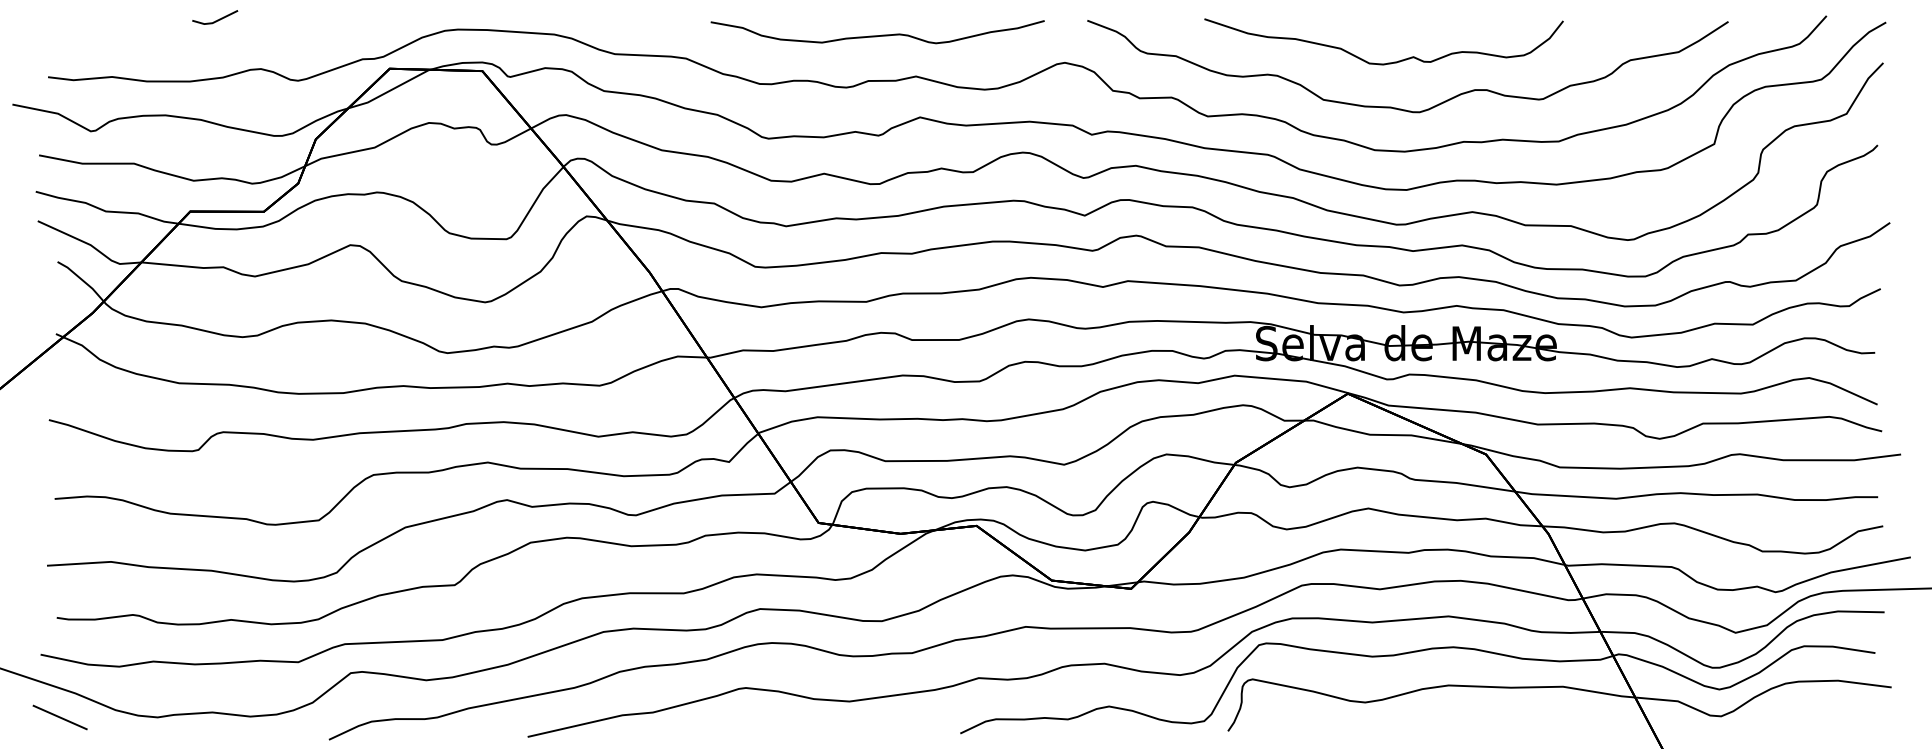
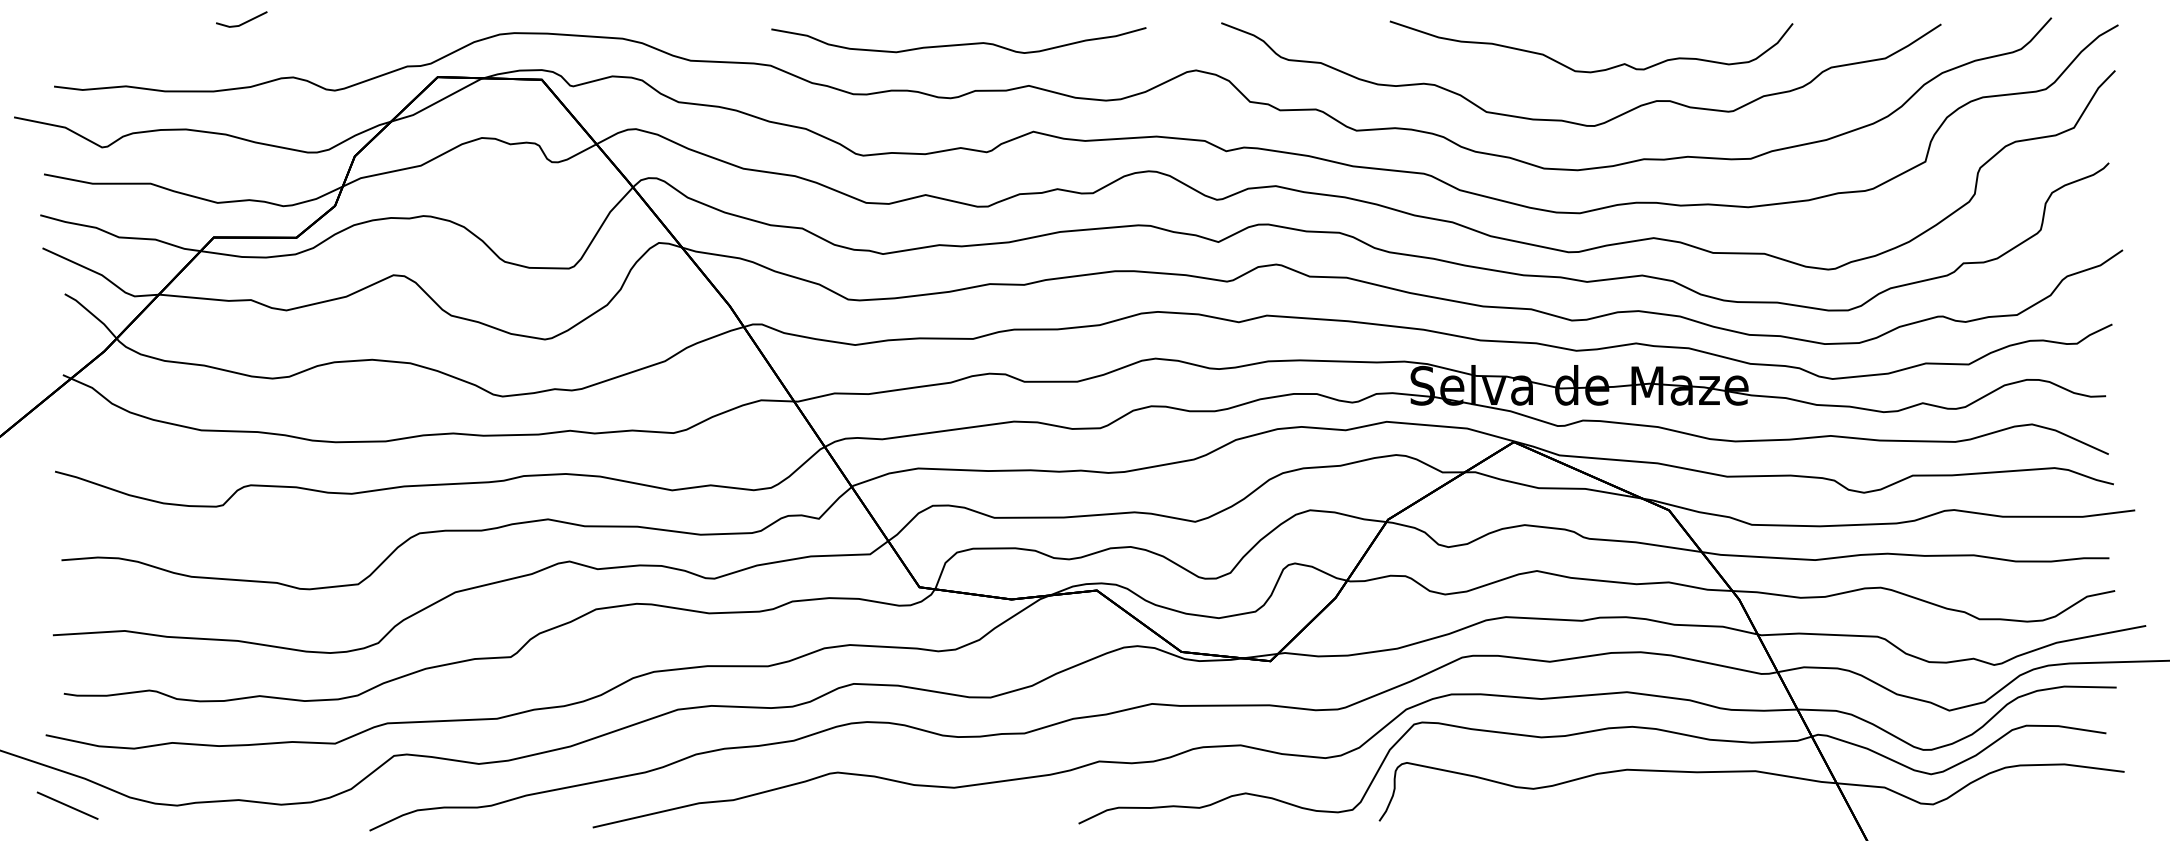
curve: (877, 35) -> (958, 44), moved
curve: (1387, 62) -> (1595, 70), moved

